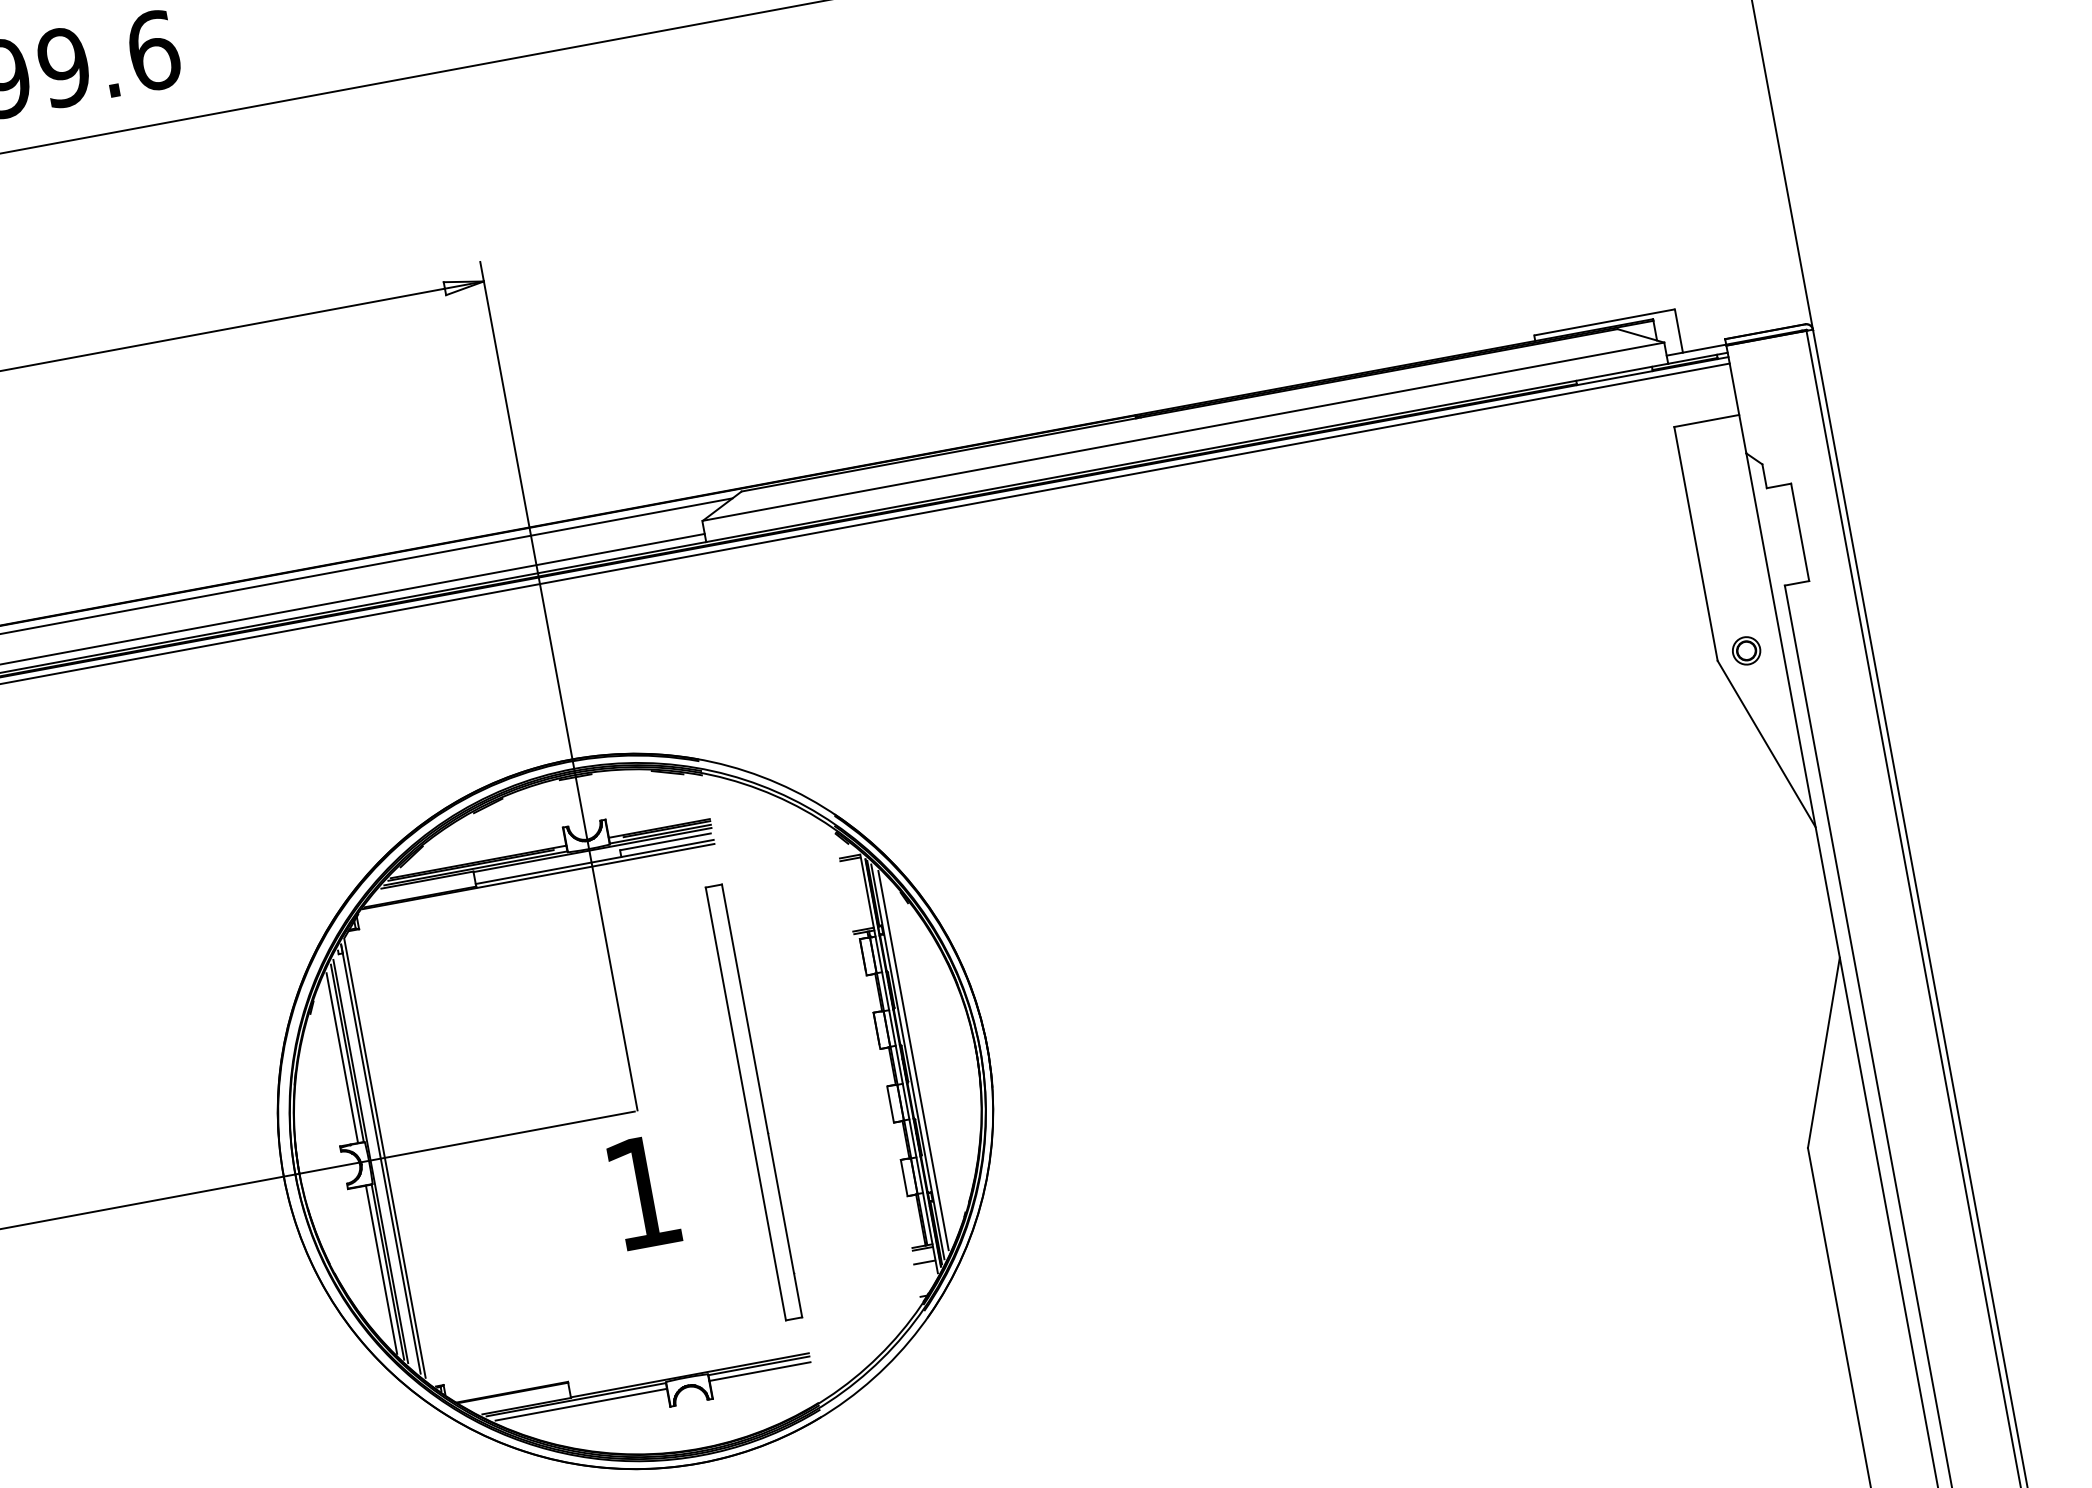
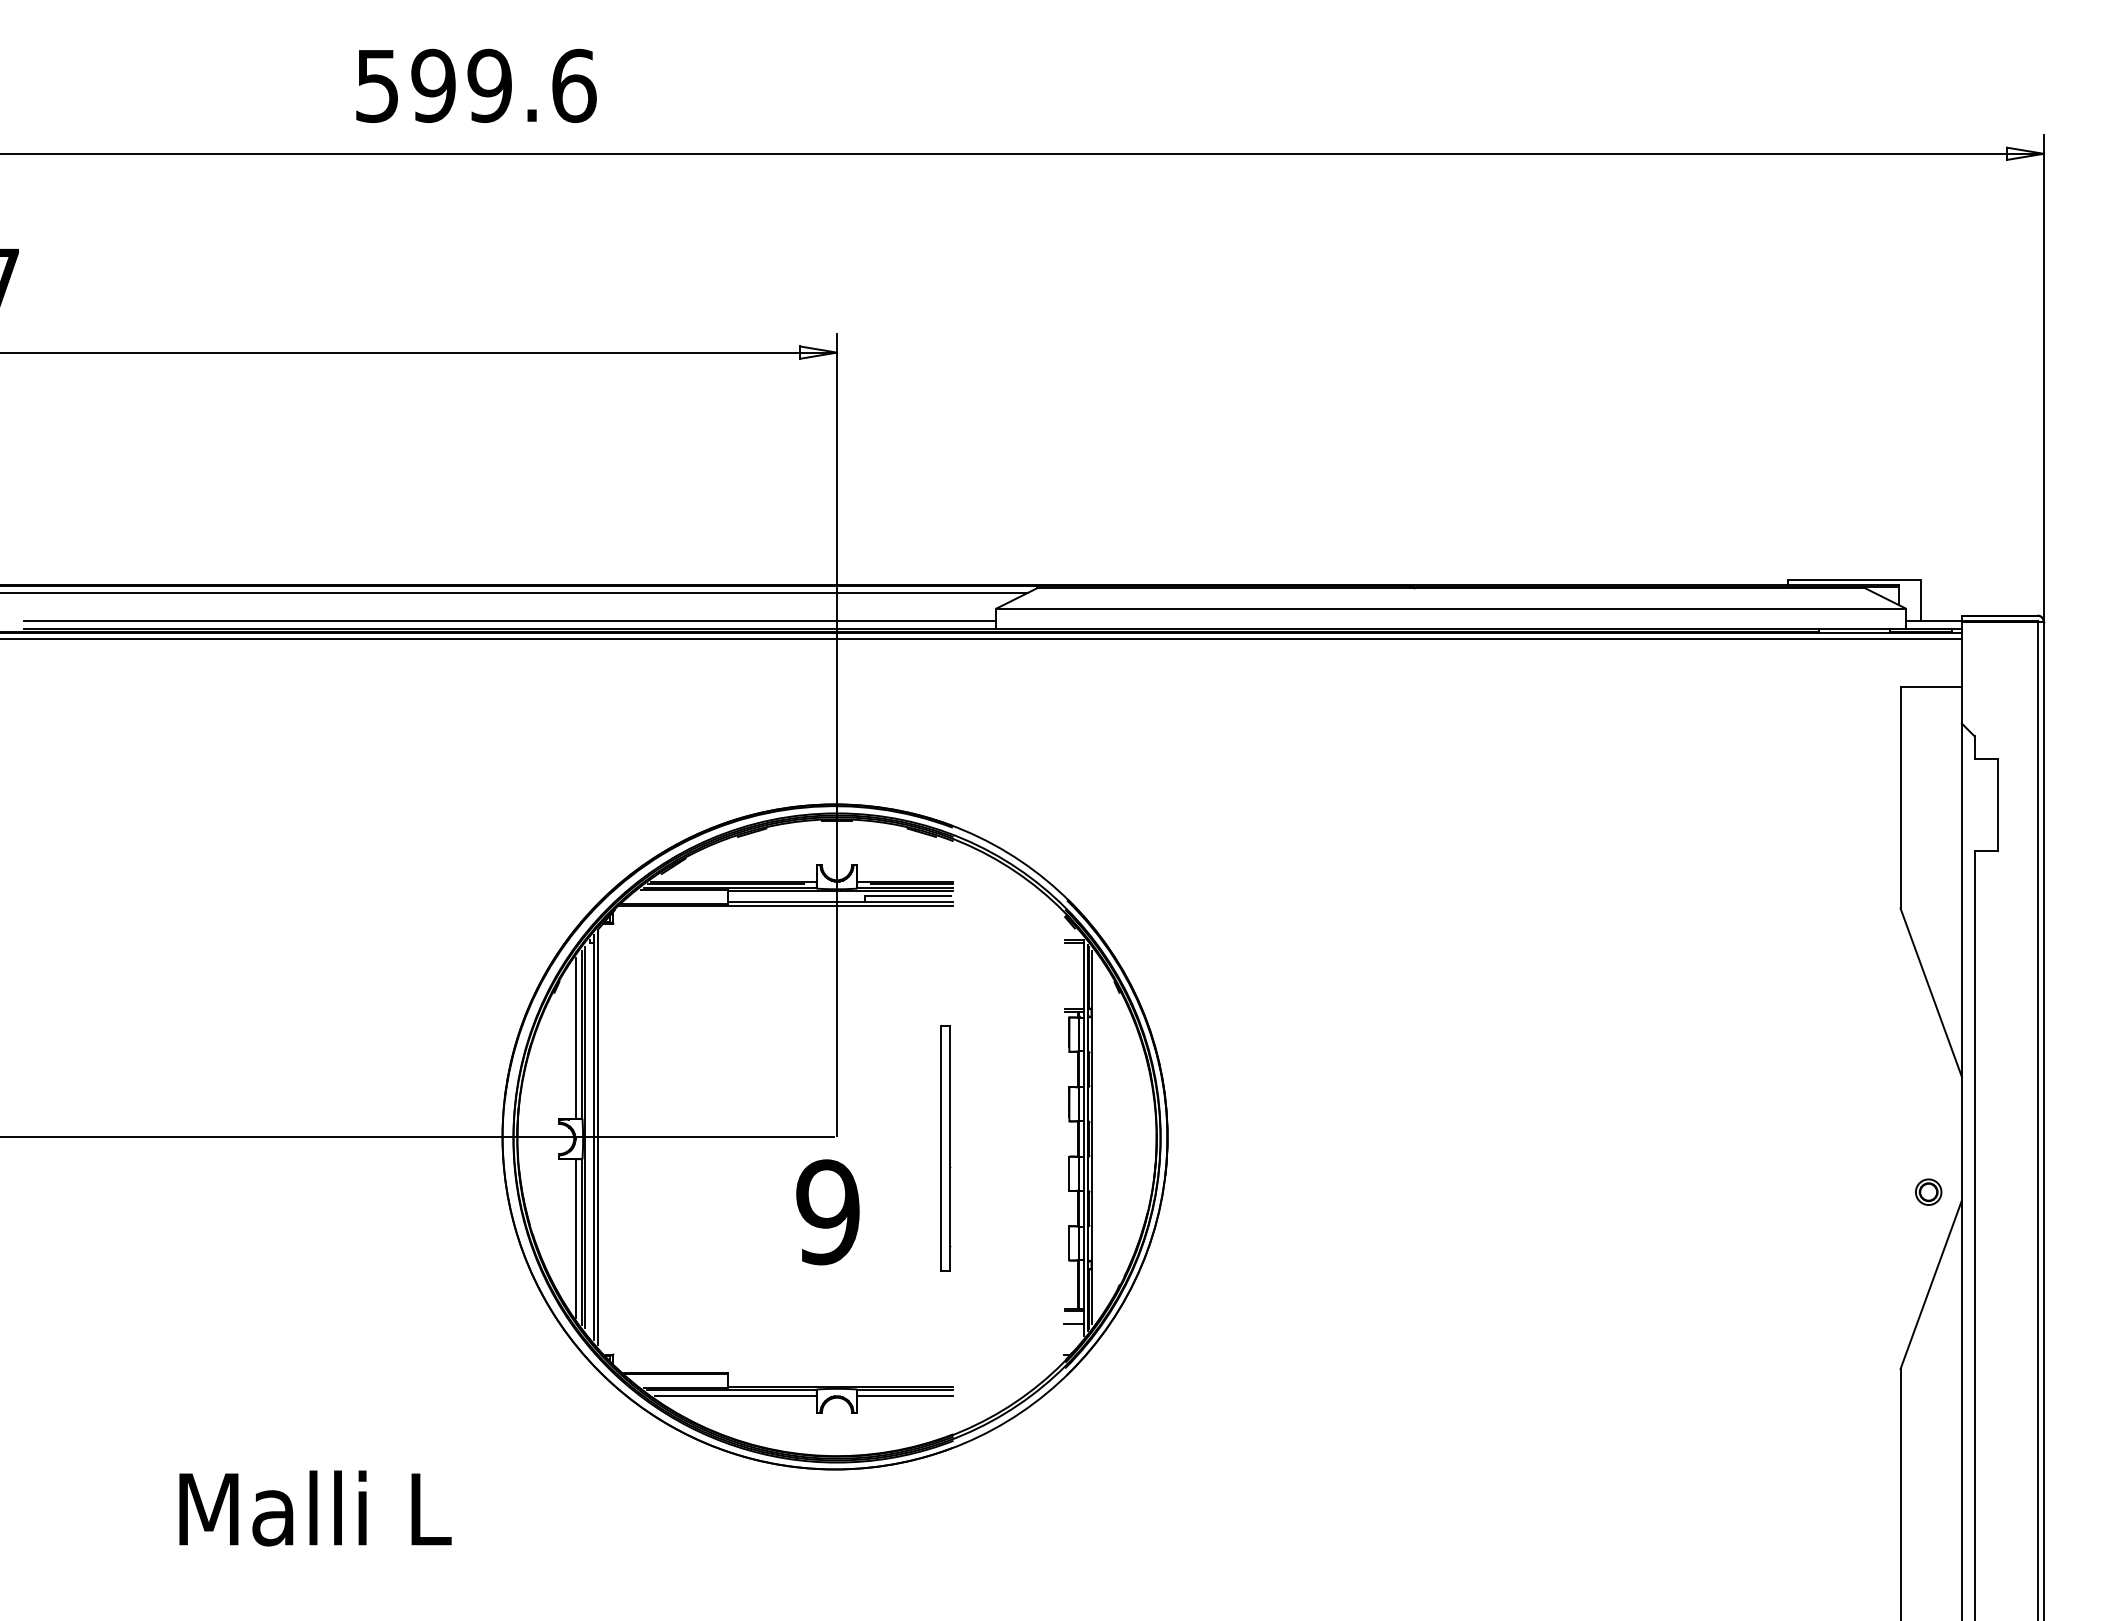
part: (1746, 650) -> (1928, 1191), moved
line: (913, 1060) -> (1097, 1137), removed
part: (754, 1101) -> (945, 1148), size x0.6
text: (642, 1192) -> (827, 1212), 1 -> 9

